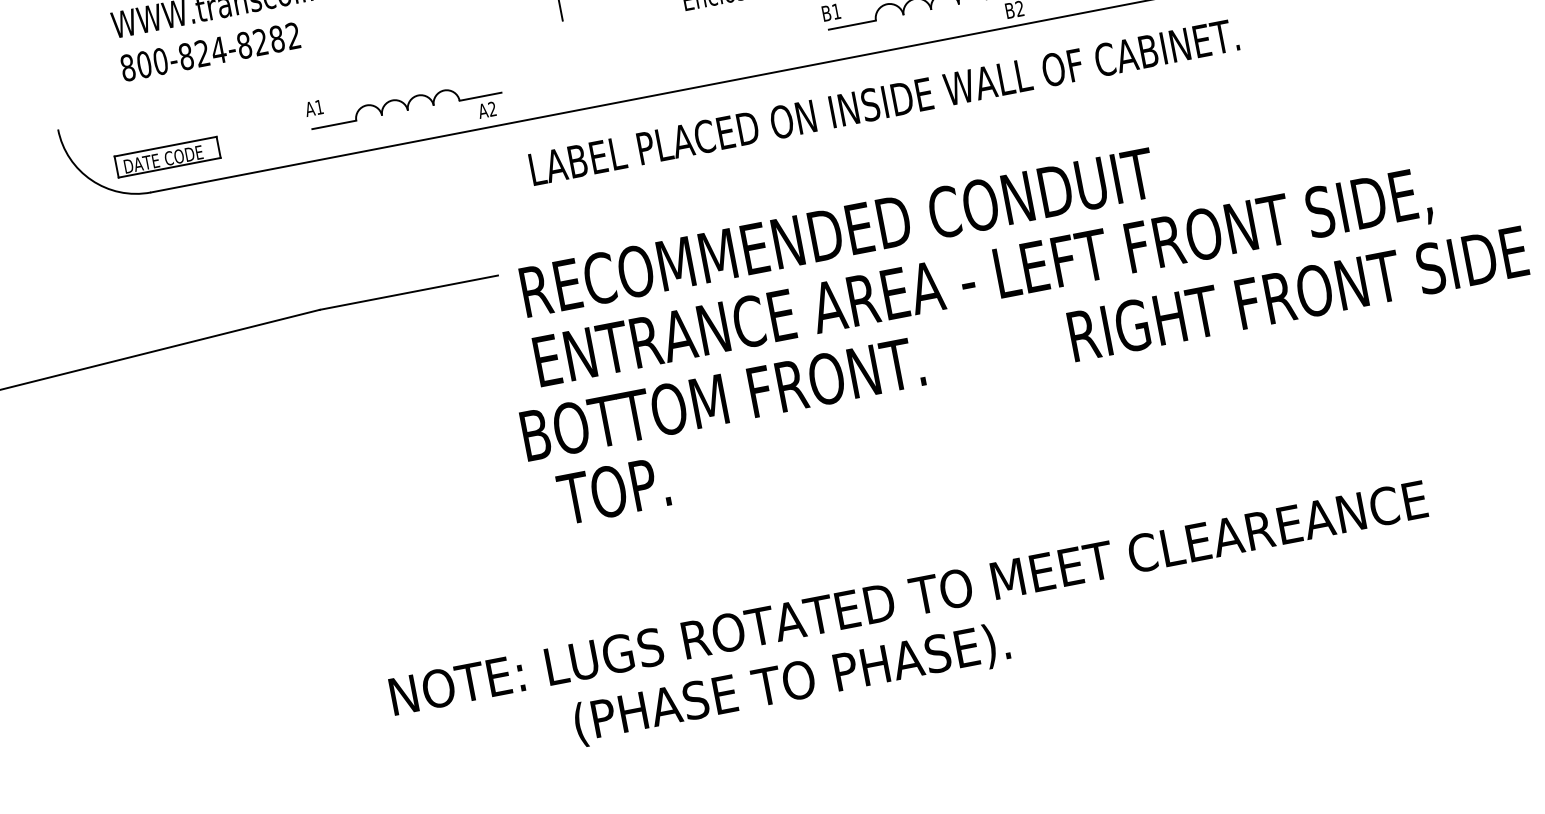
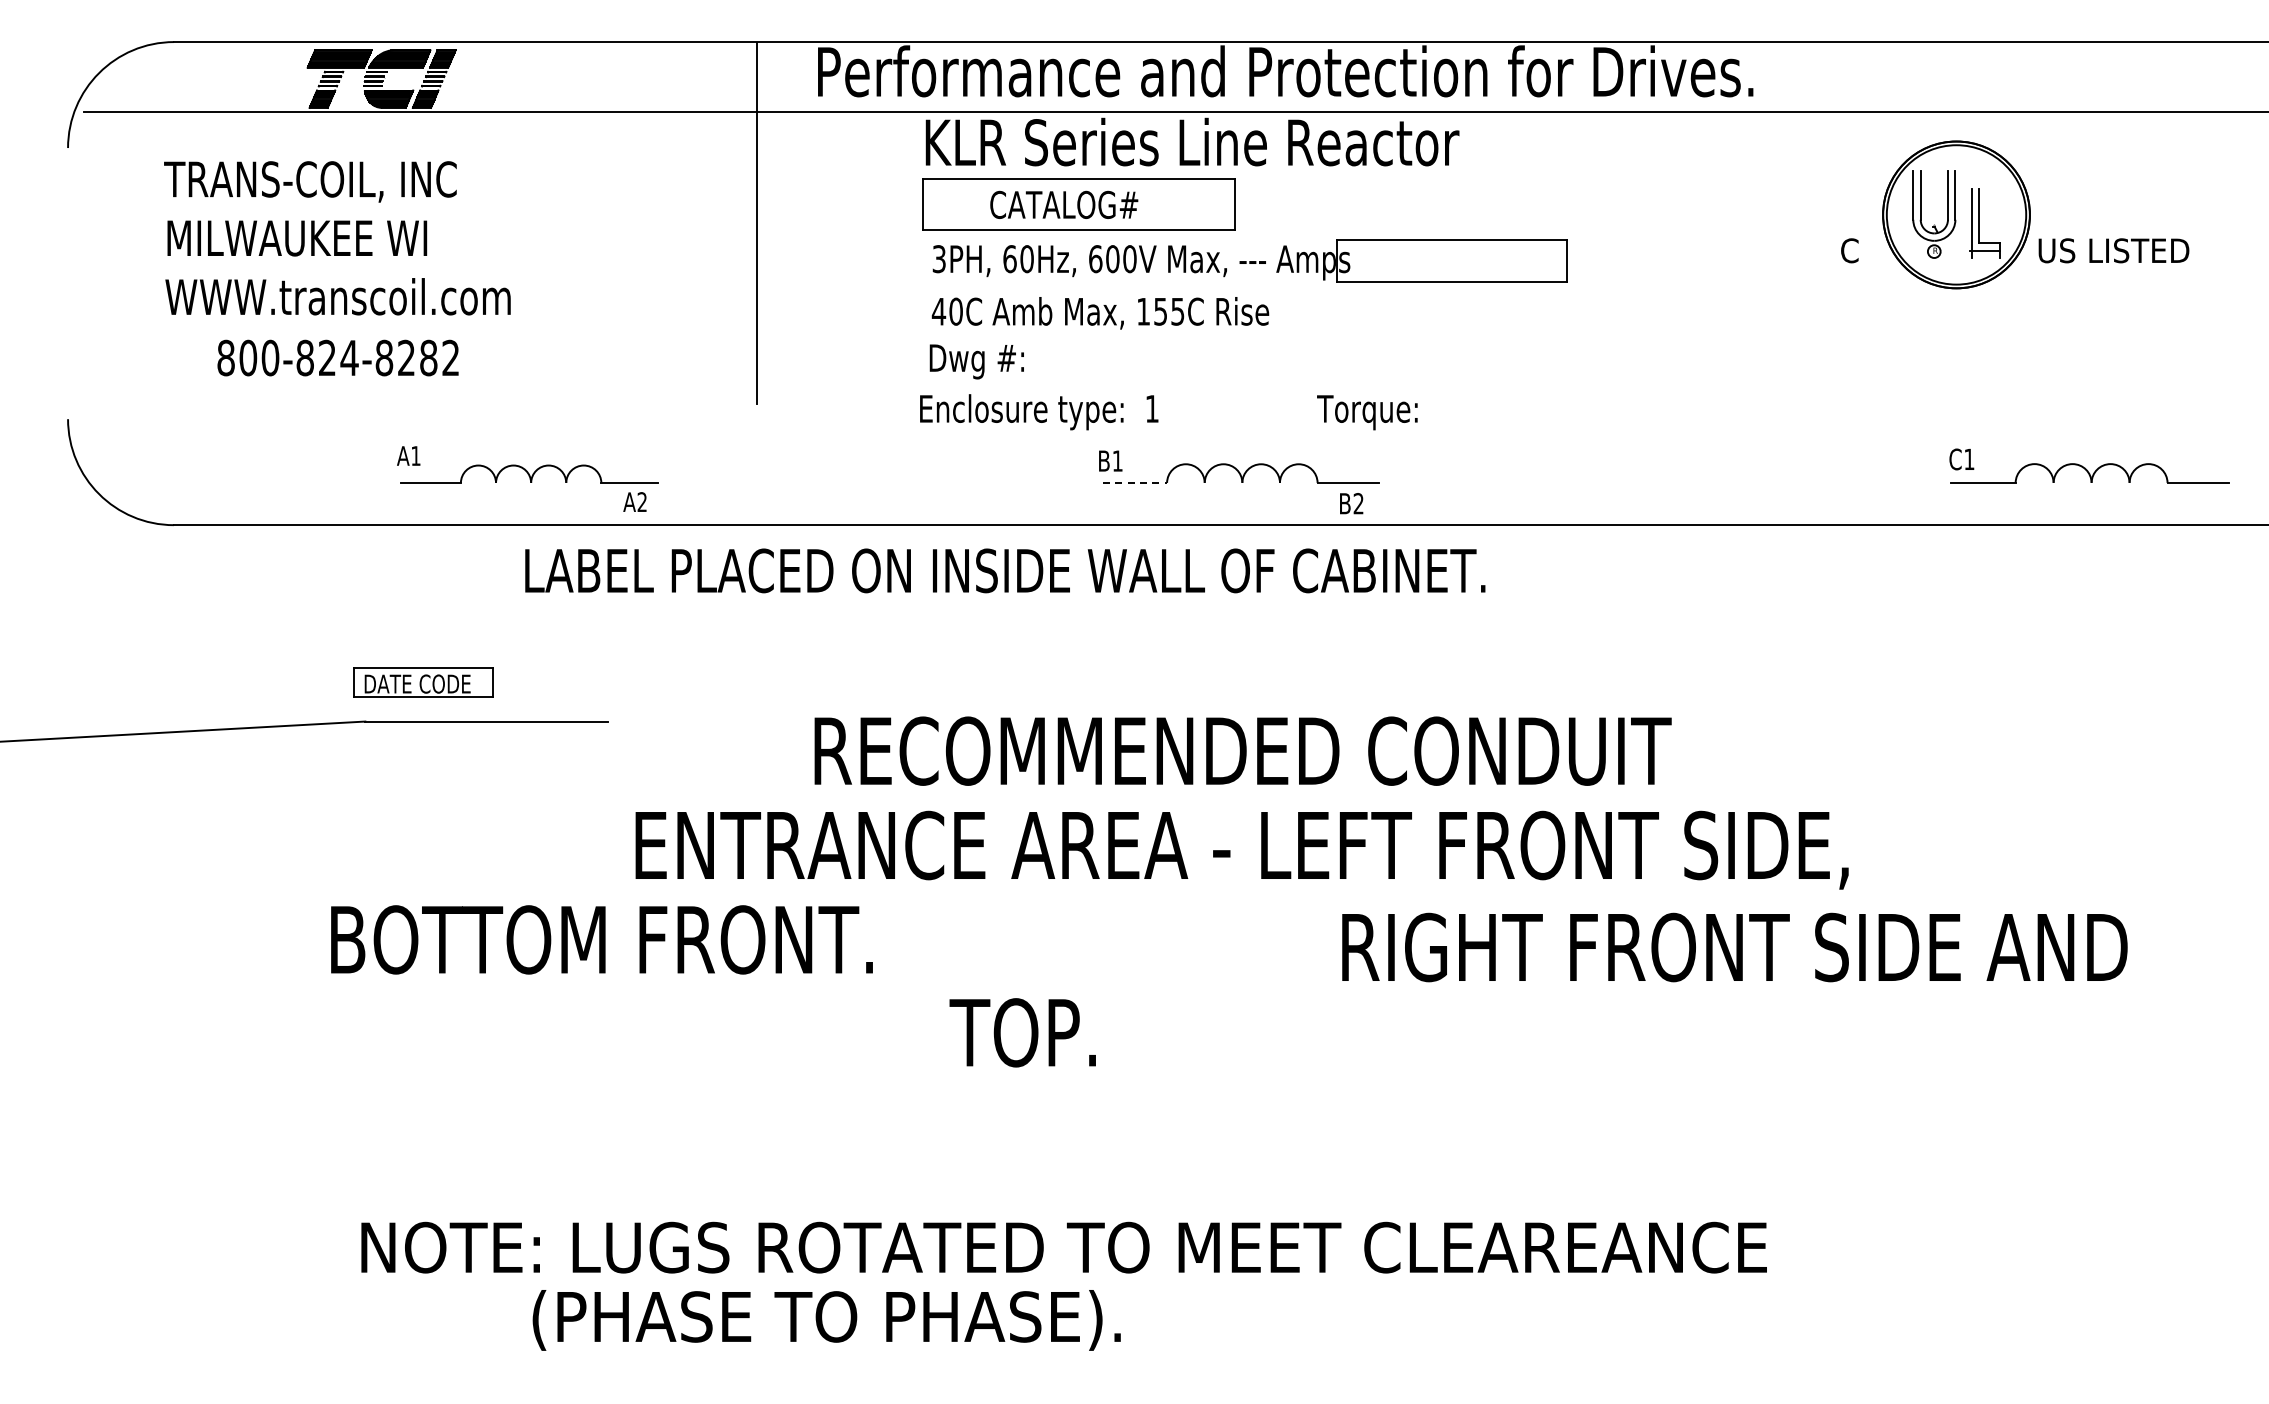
line: (852, 24) -> (1135, 482), solid -> dashed
text: (209, 51) -> (337, 357), moved
text: (884, 101) -> (1005, 570), moved
part: (167, 157) -> (423, 682), moved
text: (837, 232) -> (1242, 750), moved
text: (722, 398) -> (601, 939), moved
text: (613, 490) -> (1022, 1032), moved
text: (791, 684) -> (826, 1320), moved

